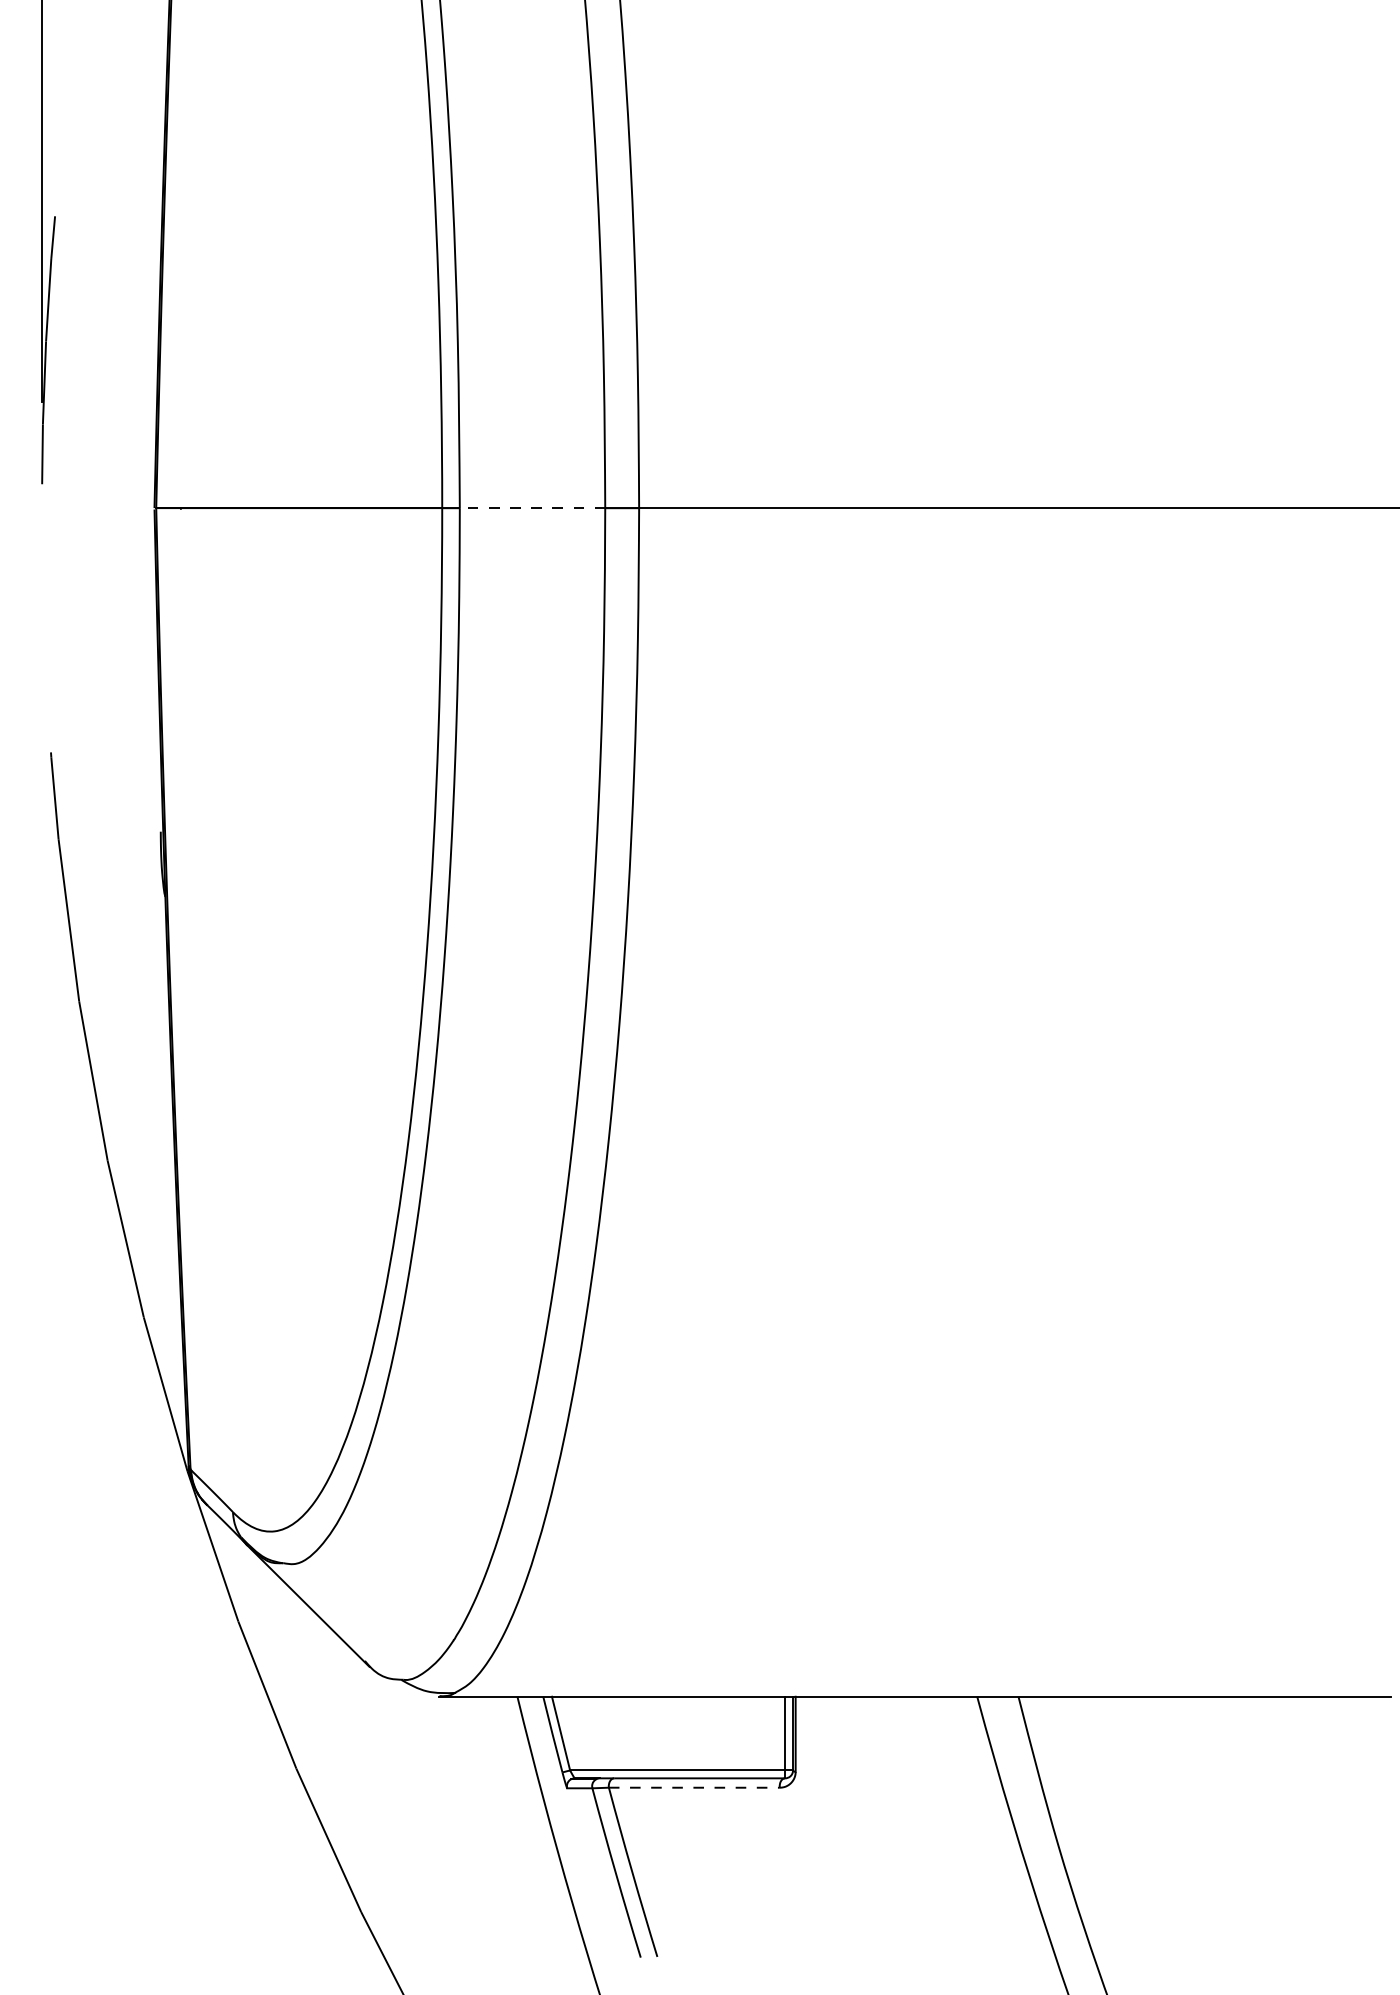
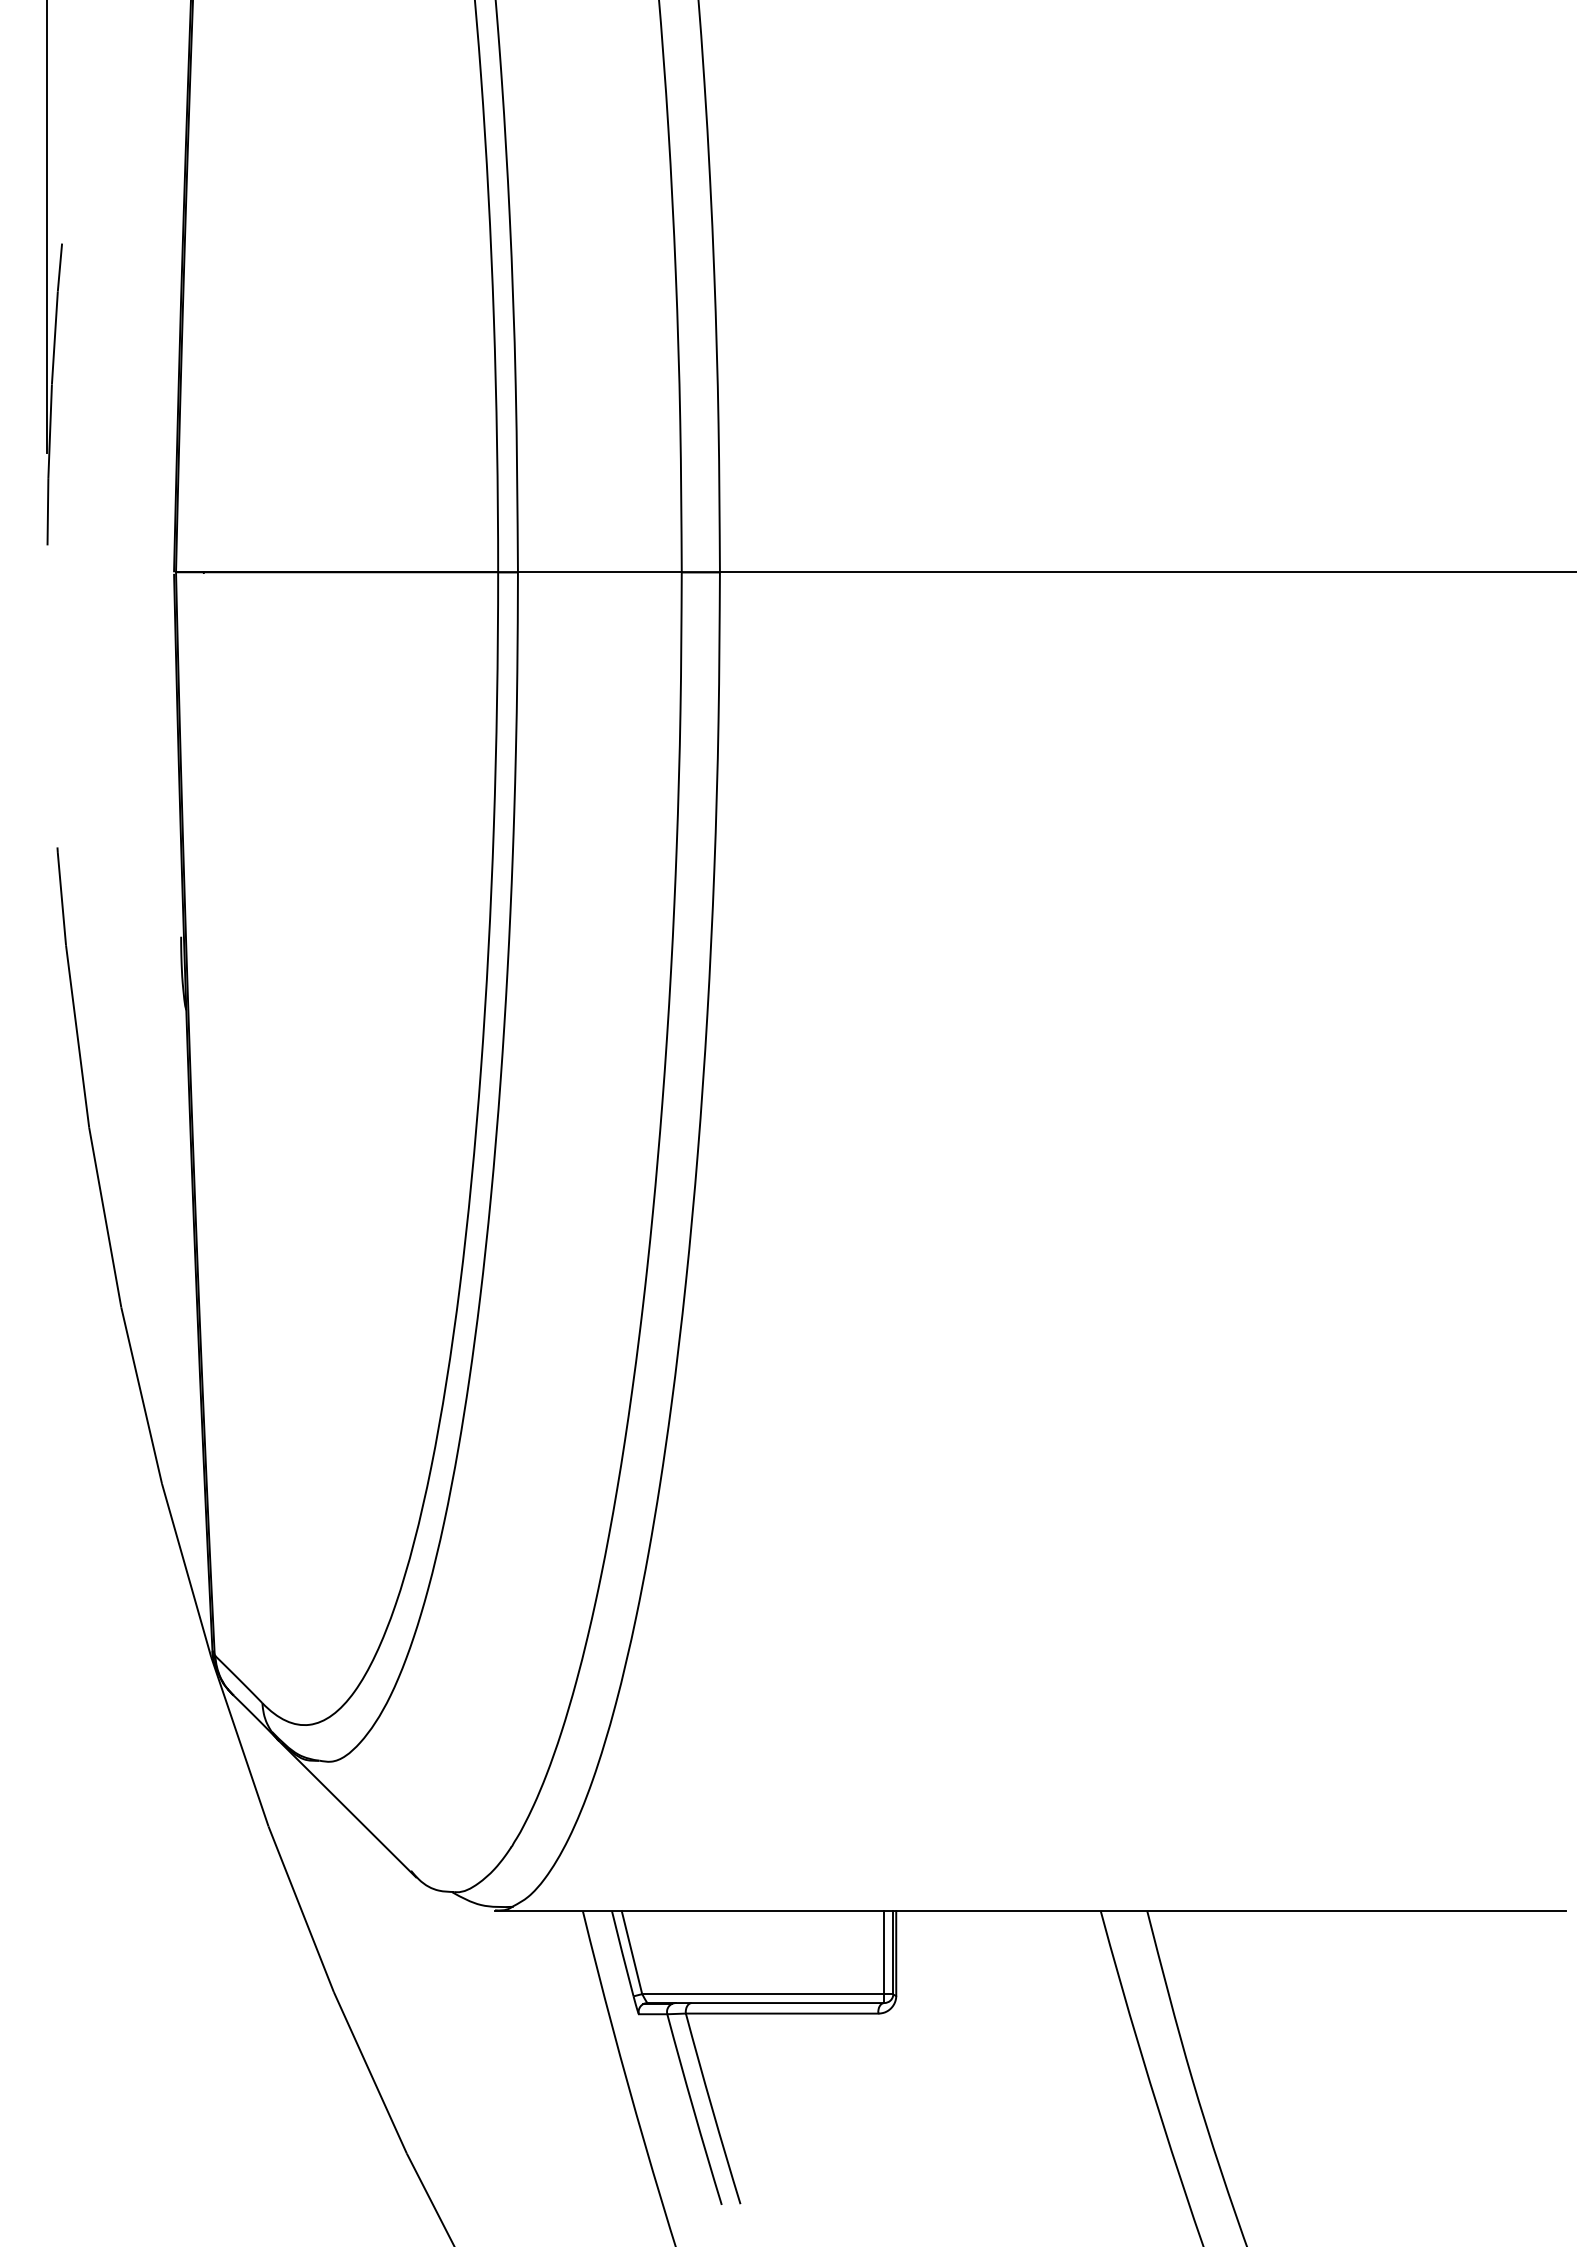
line: (532, 508) -> (599, 572), dashed -> solid
line: (694, 1787) -> (782, 2013), dashed -> solid

